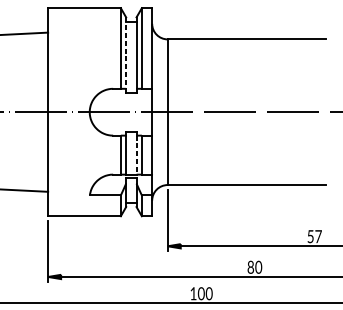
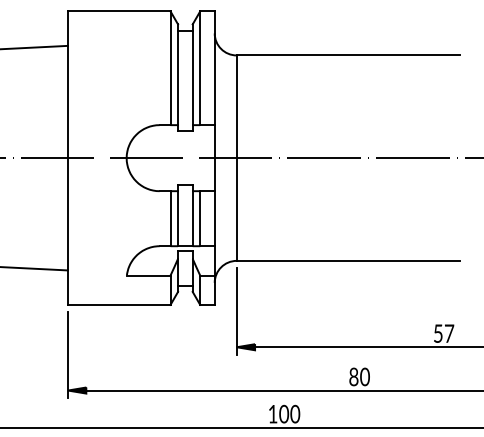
line: (126, 53) -> (178, 75), dashed -> solid
line: (136, 155) -> (192, 218), dashed -> solid

